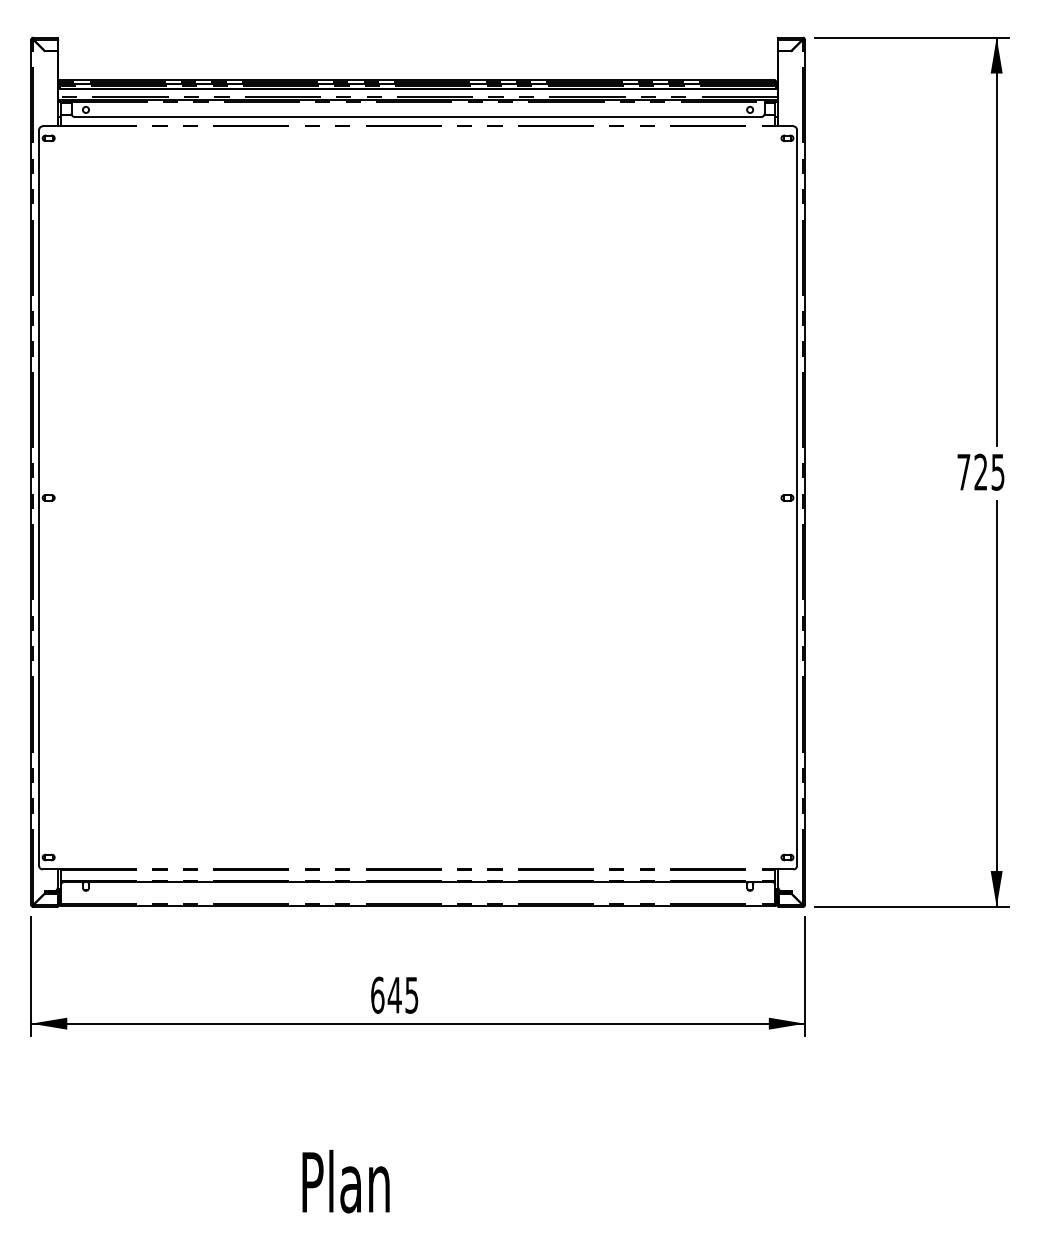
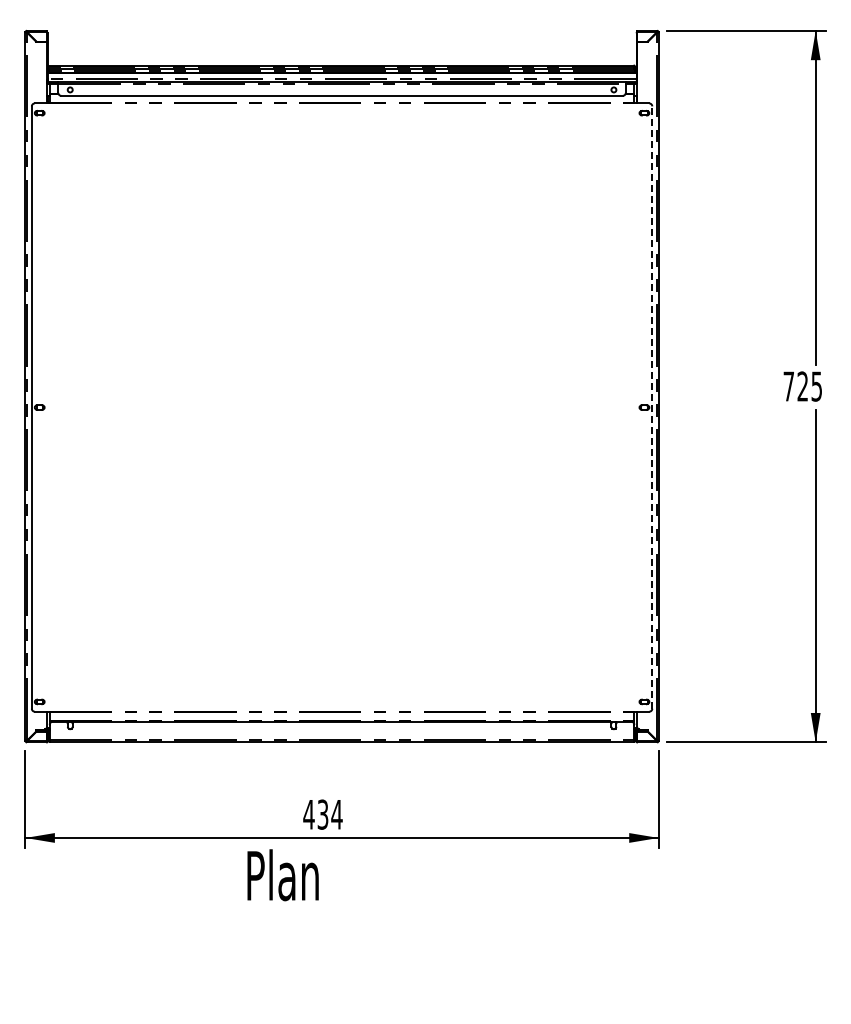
line: (797, 497) -> (652, 407), solid -> dashed
text: (394, 995) -> (322, 814), 645 -> 434
text: (345, 1181) -> (282, 875), moved

